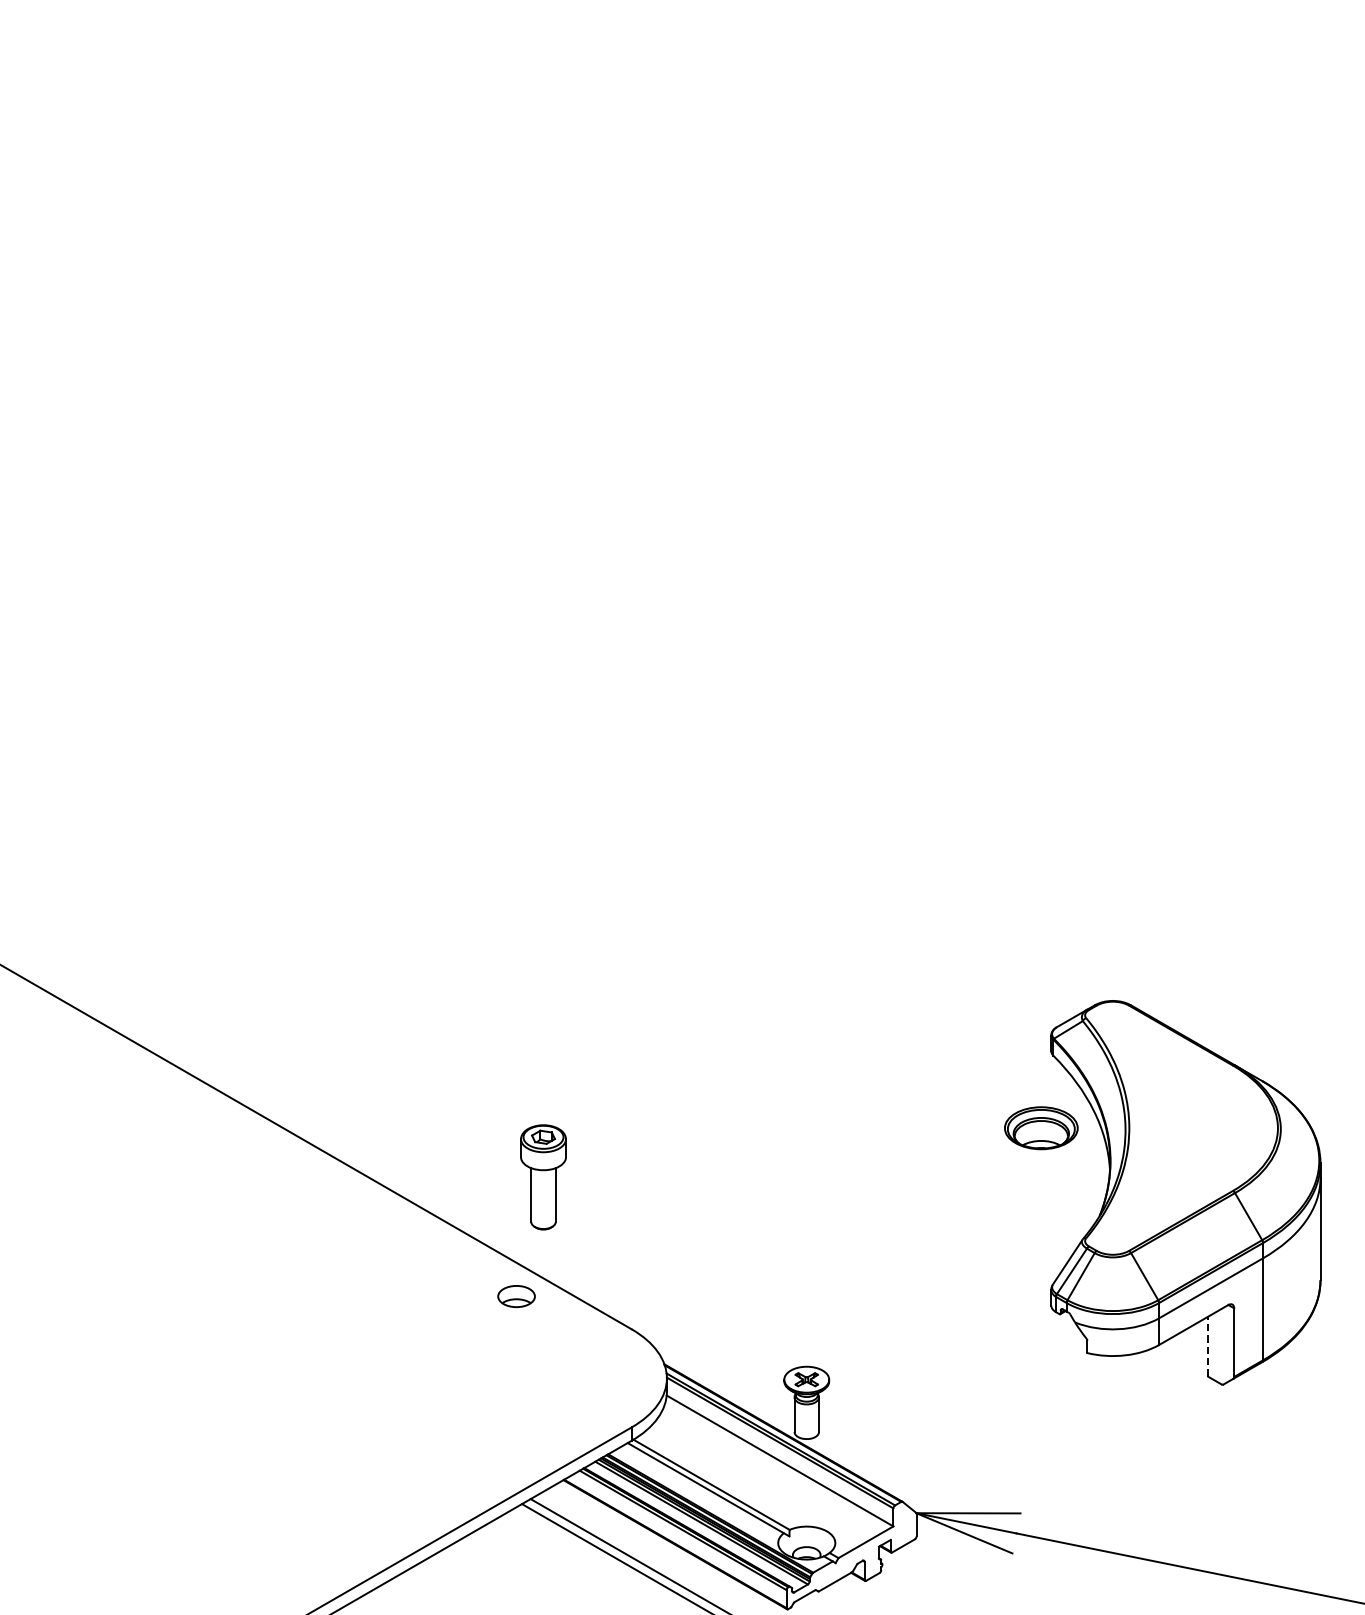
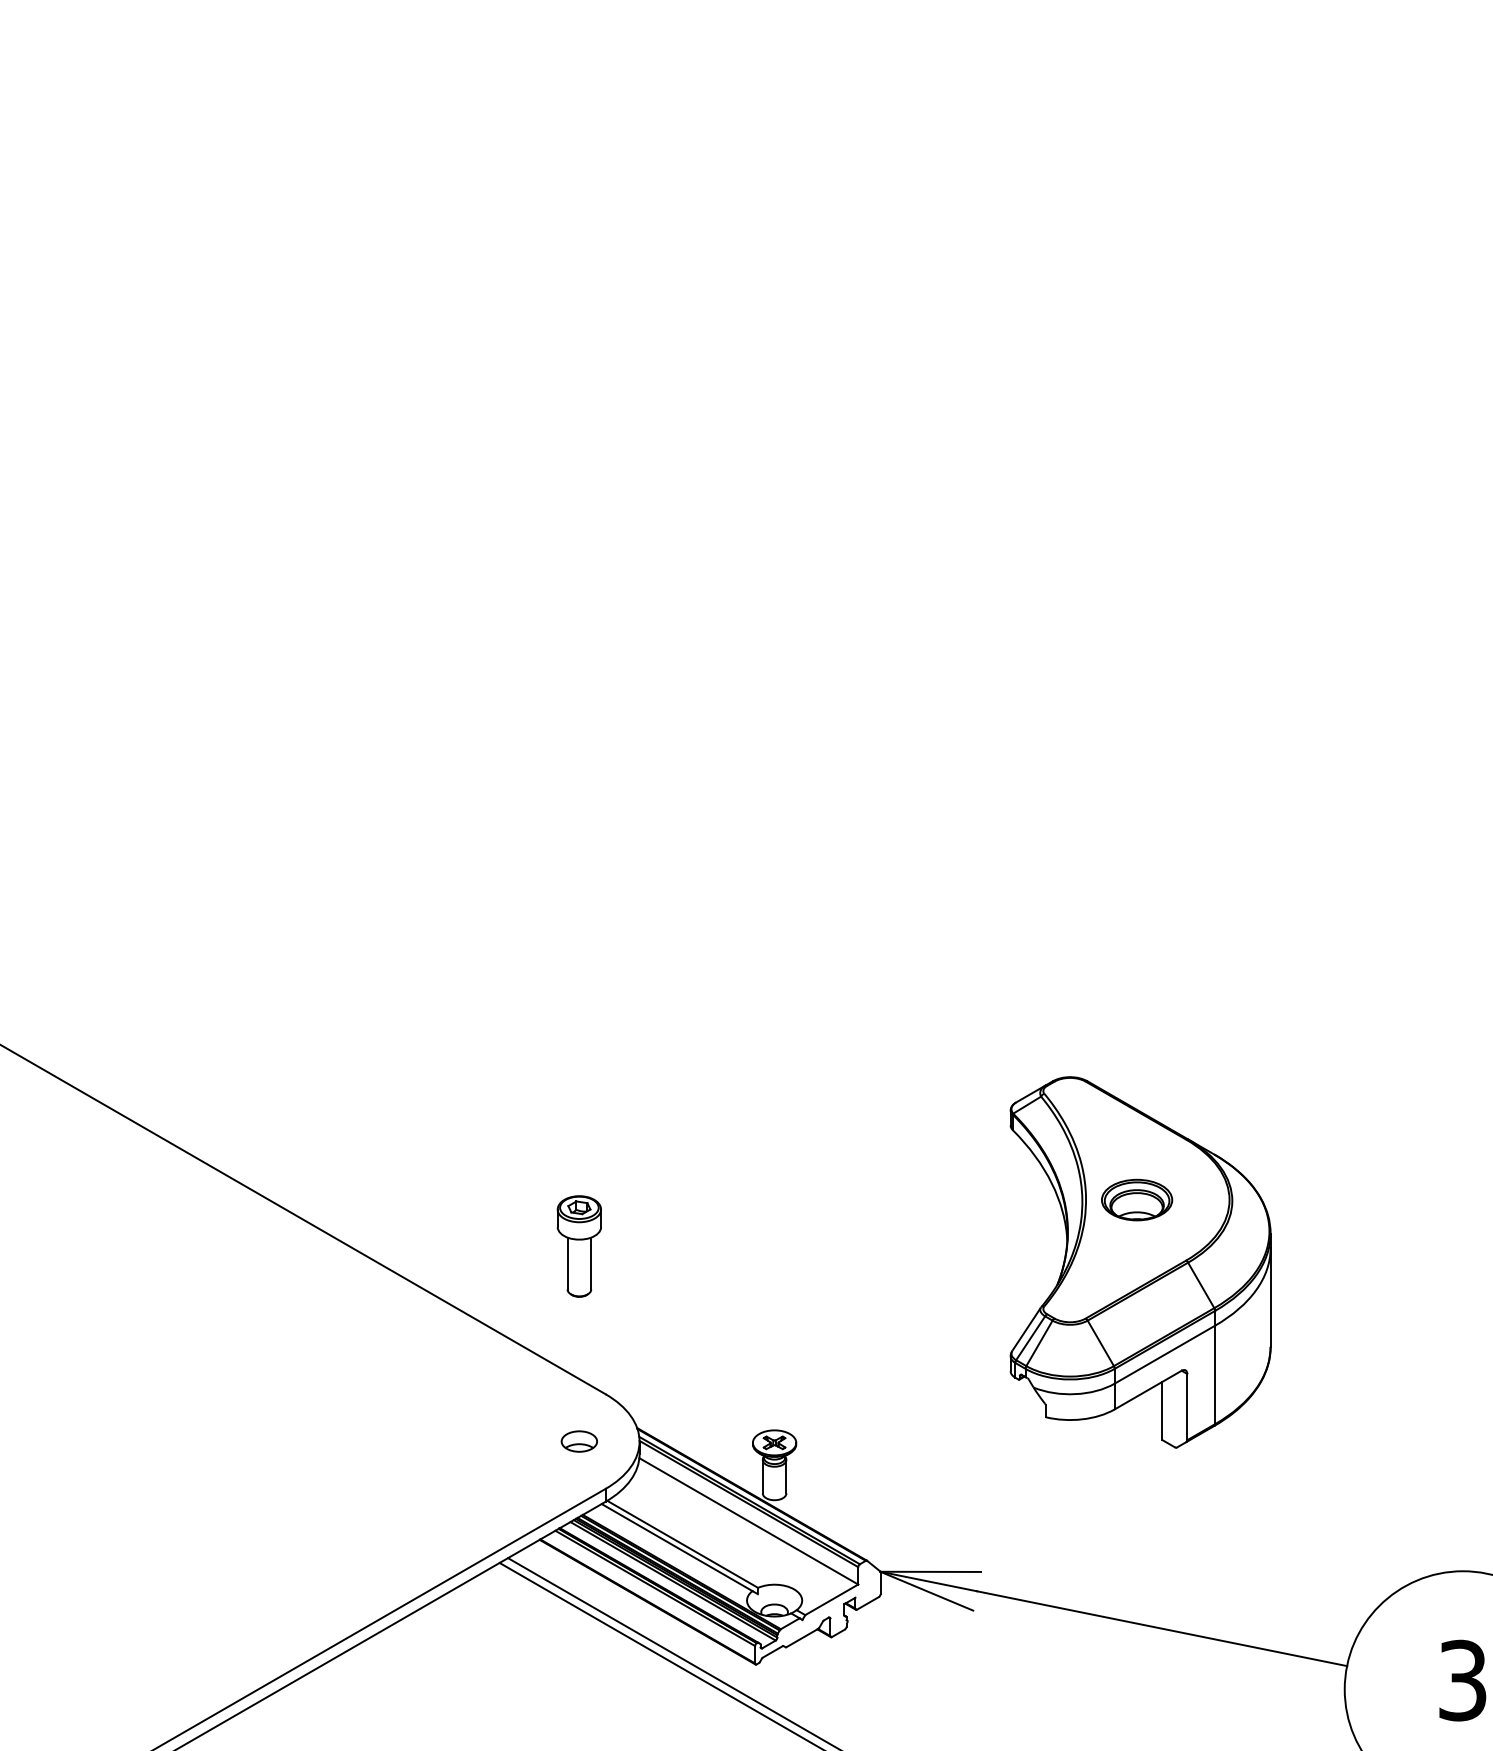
part: (1041, 1127) -> (1137, 1199), moved
part: (542, 1177) -> (578, 1246), moved
part: (515, 1296) -> (578, 1441), moved
line: (1208, 1346) -> (1162, 1410), dashed -> solid

